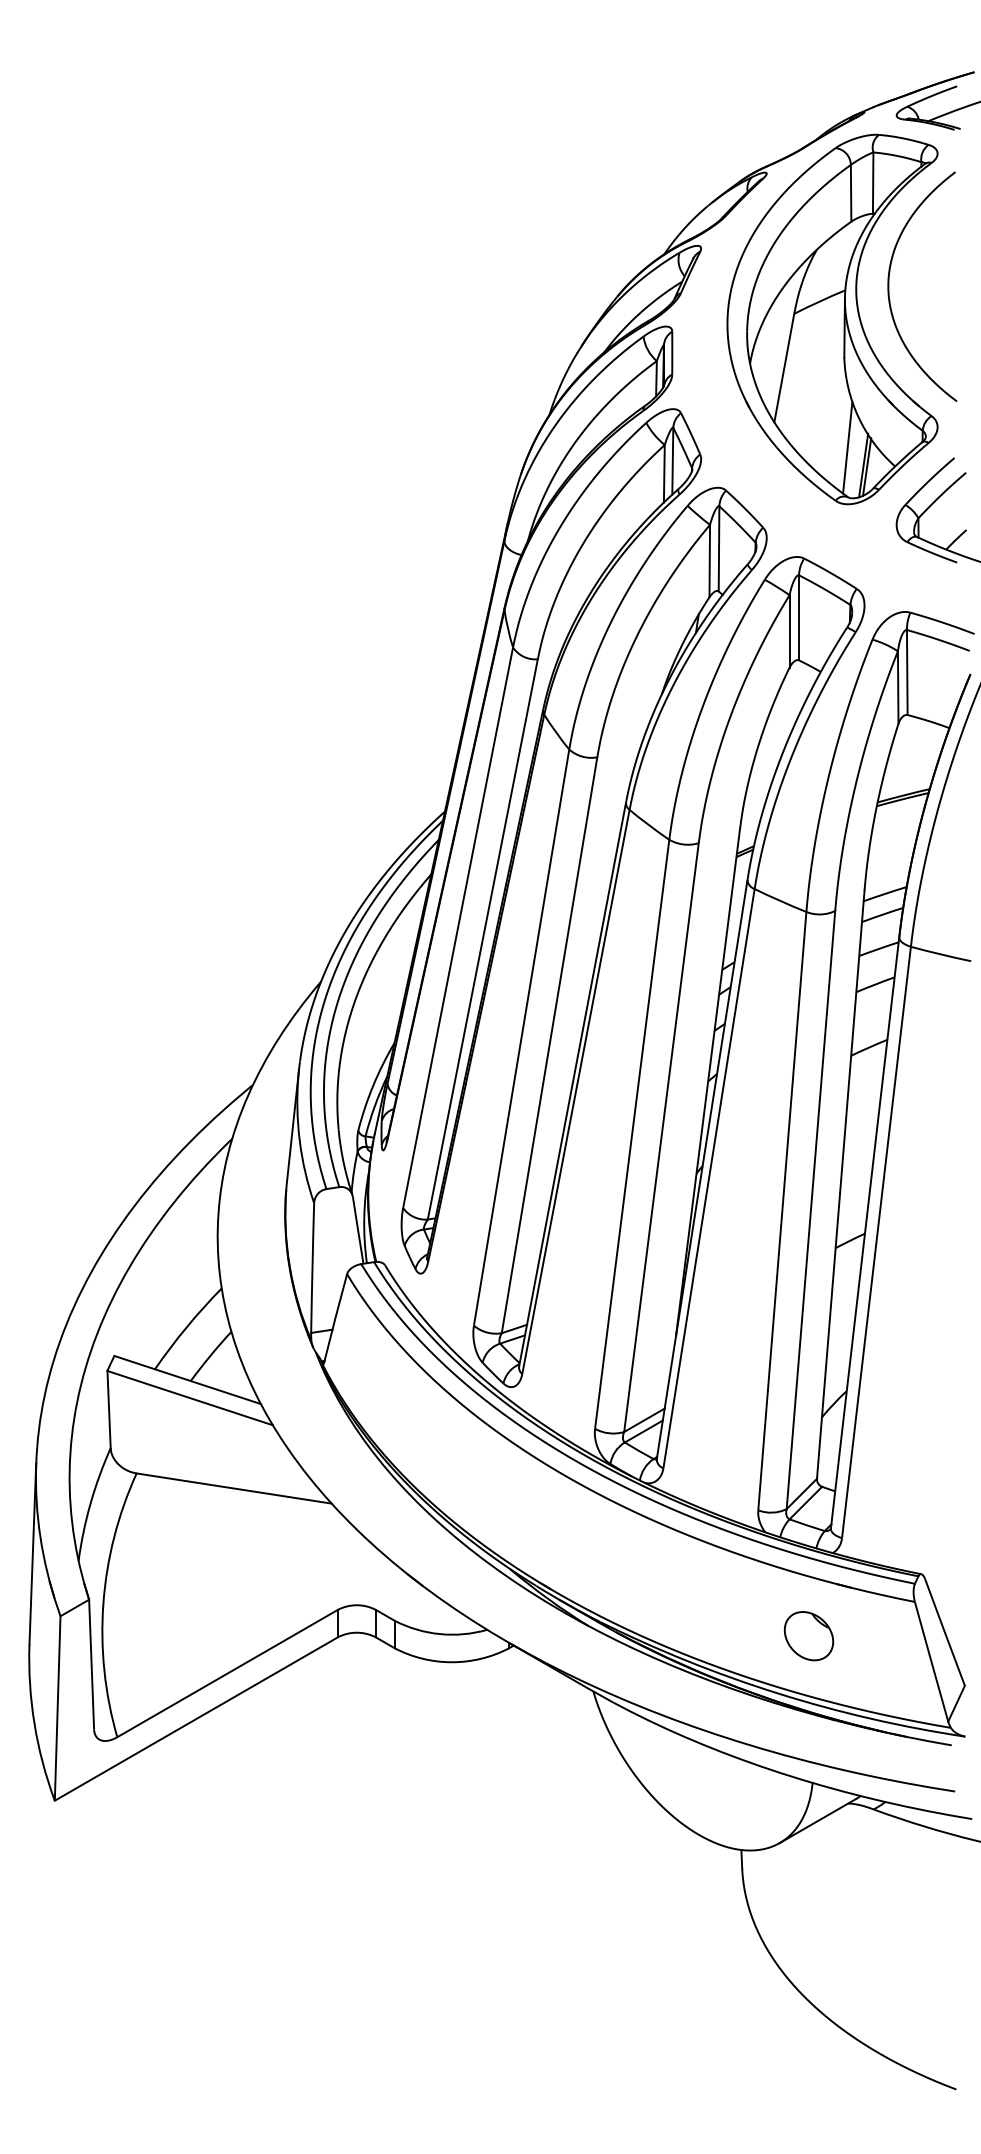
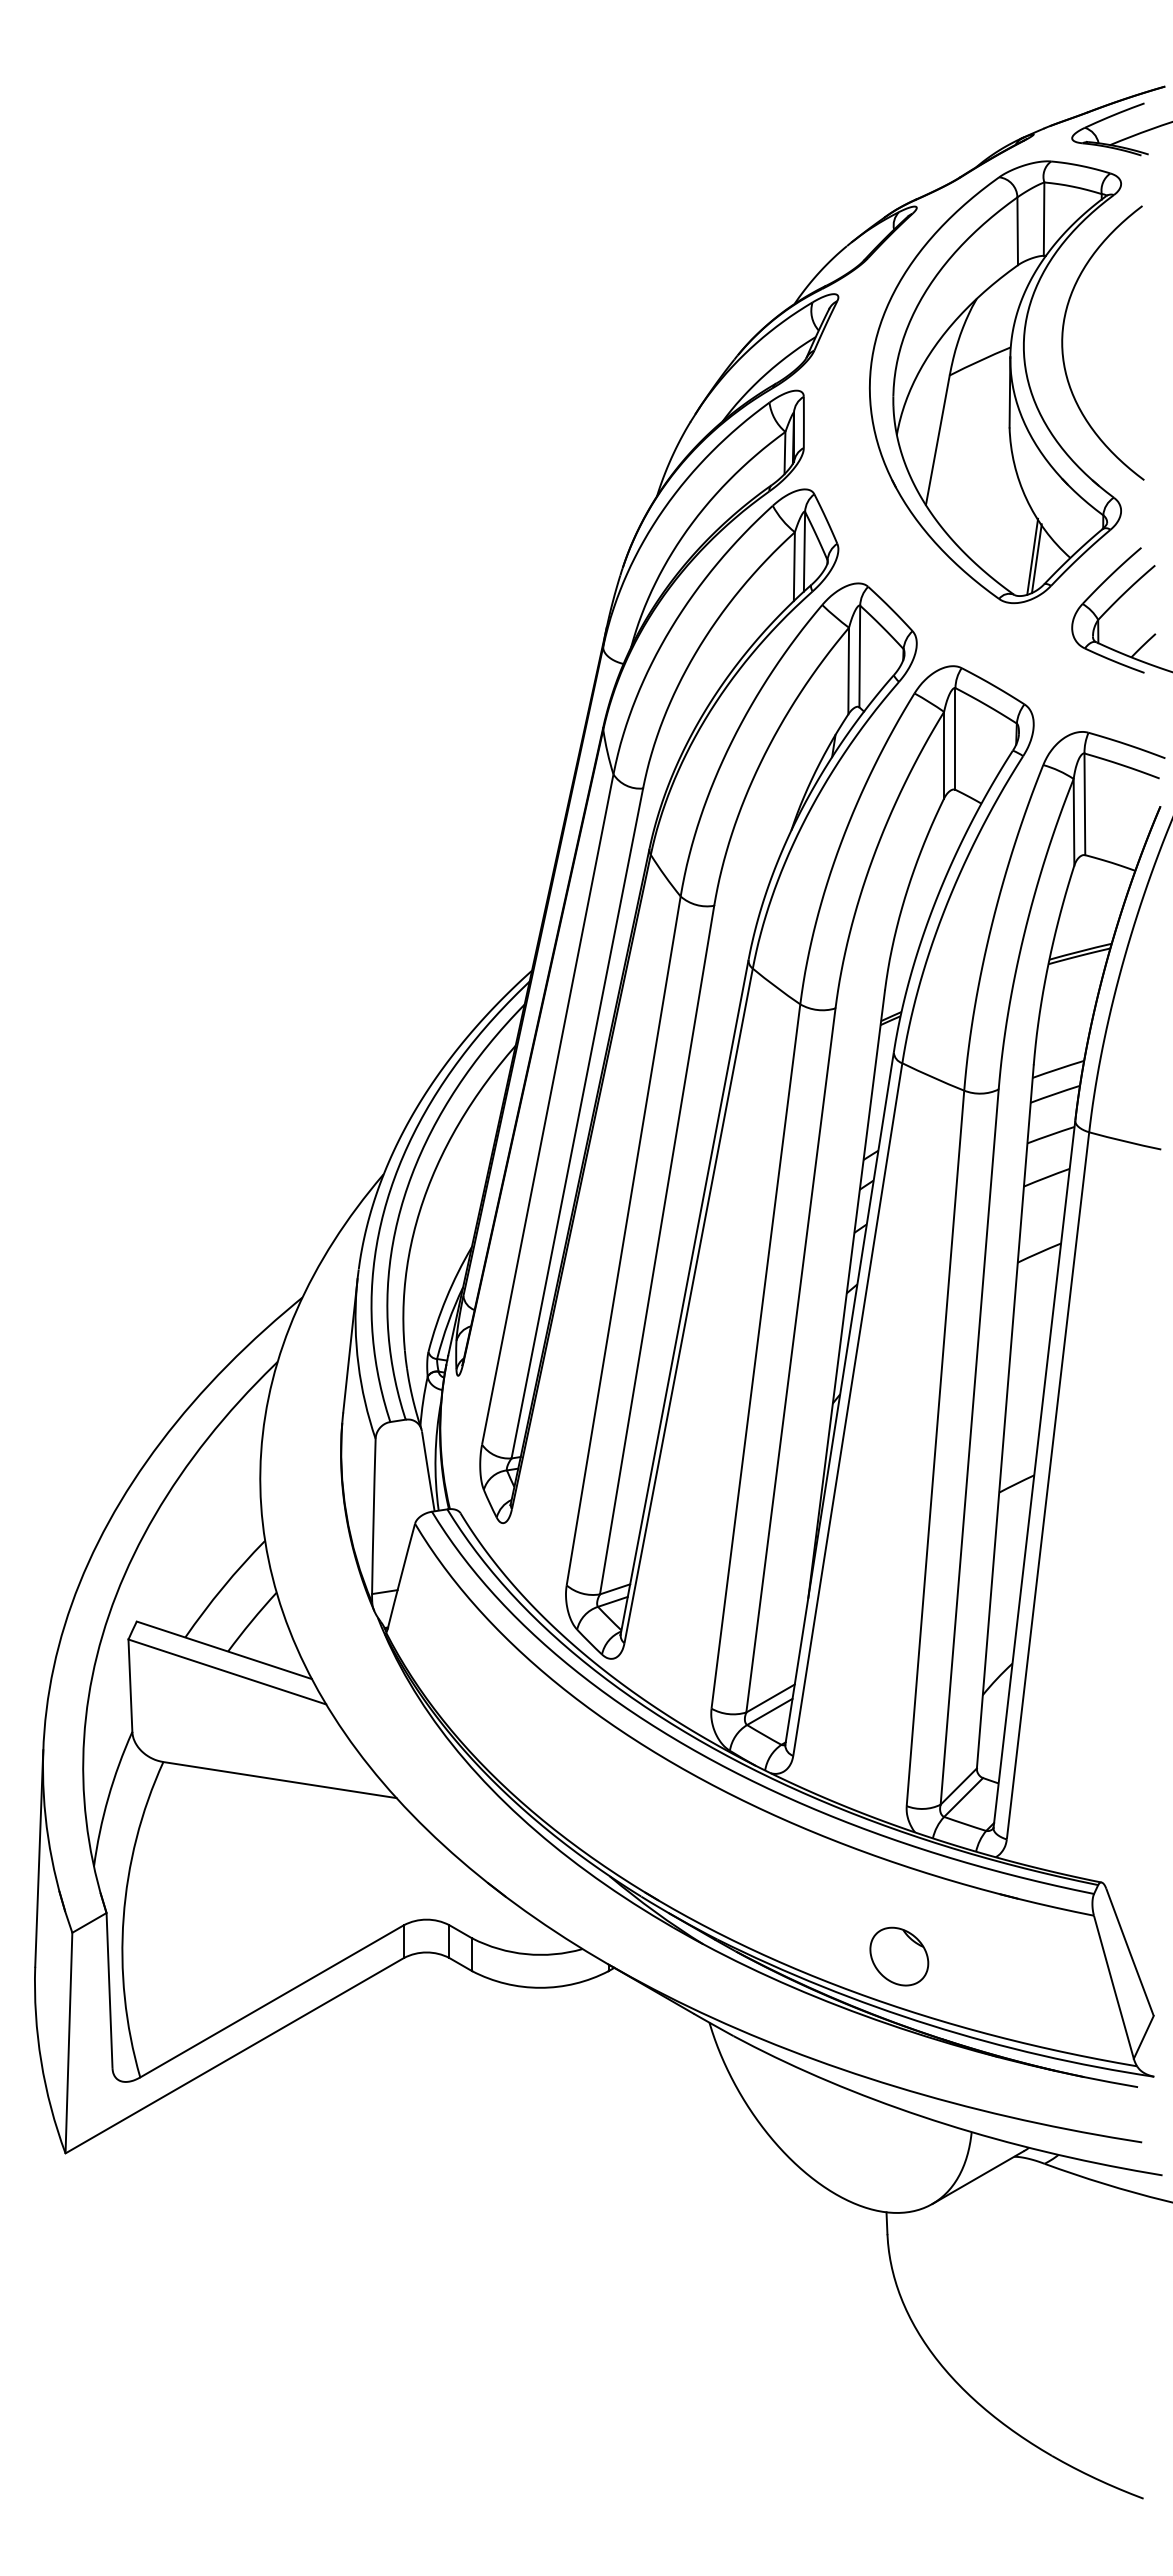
line: (847, 447) -> (1013, 535), removed
part: (809, 1636) -> (899, 1956), moved

